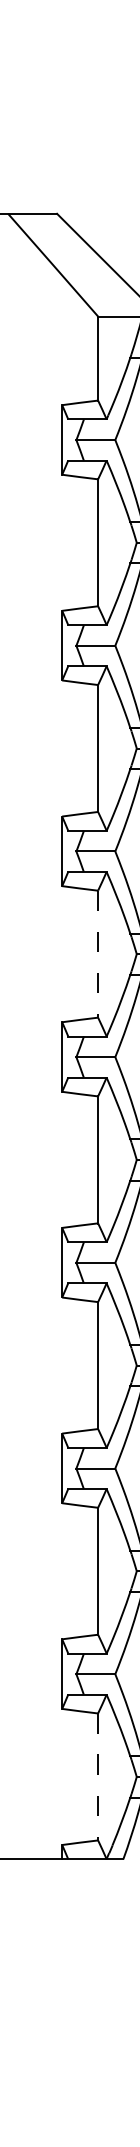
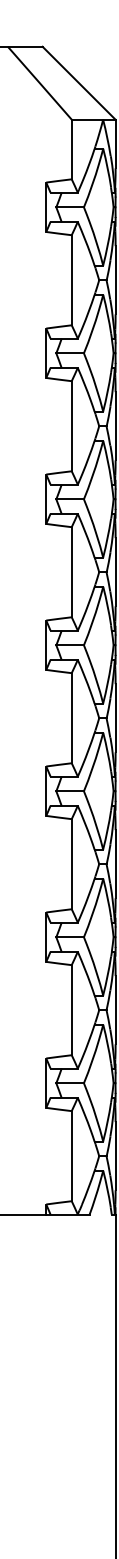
line: (97, 954) -> (71, 572), dashed -> solid
line: (97, 1777) -> (71, 1156), dashed -> solid

